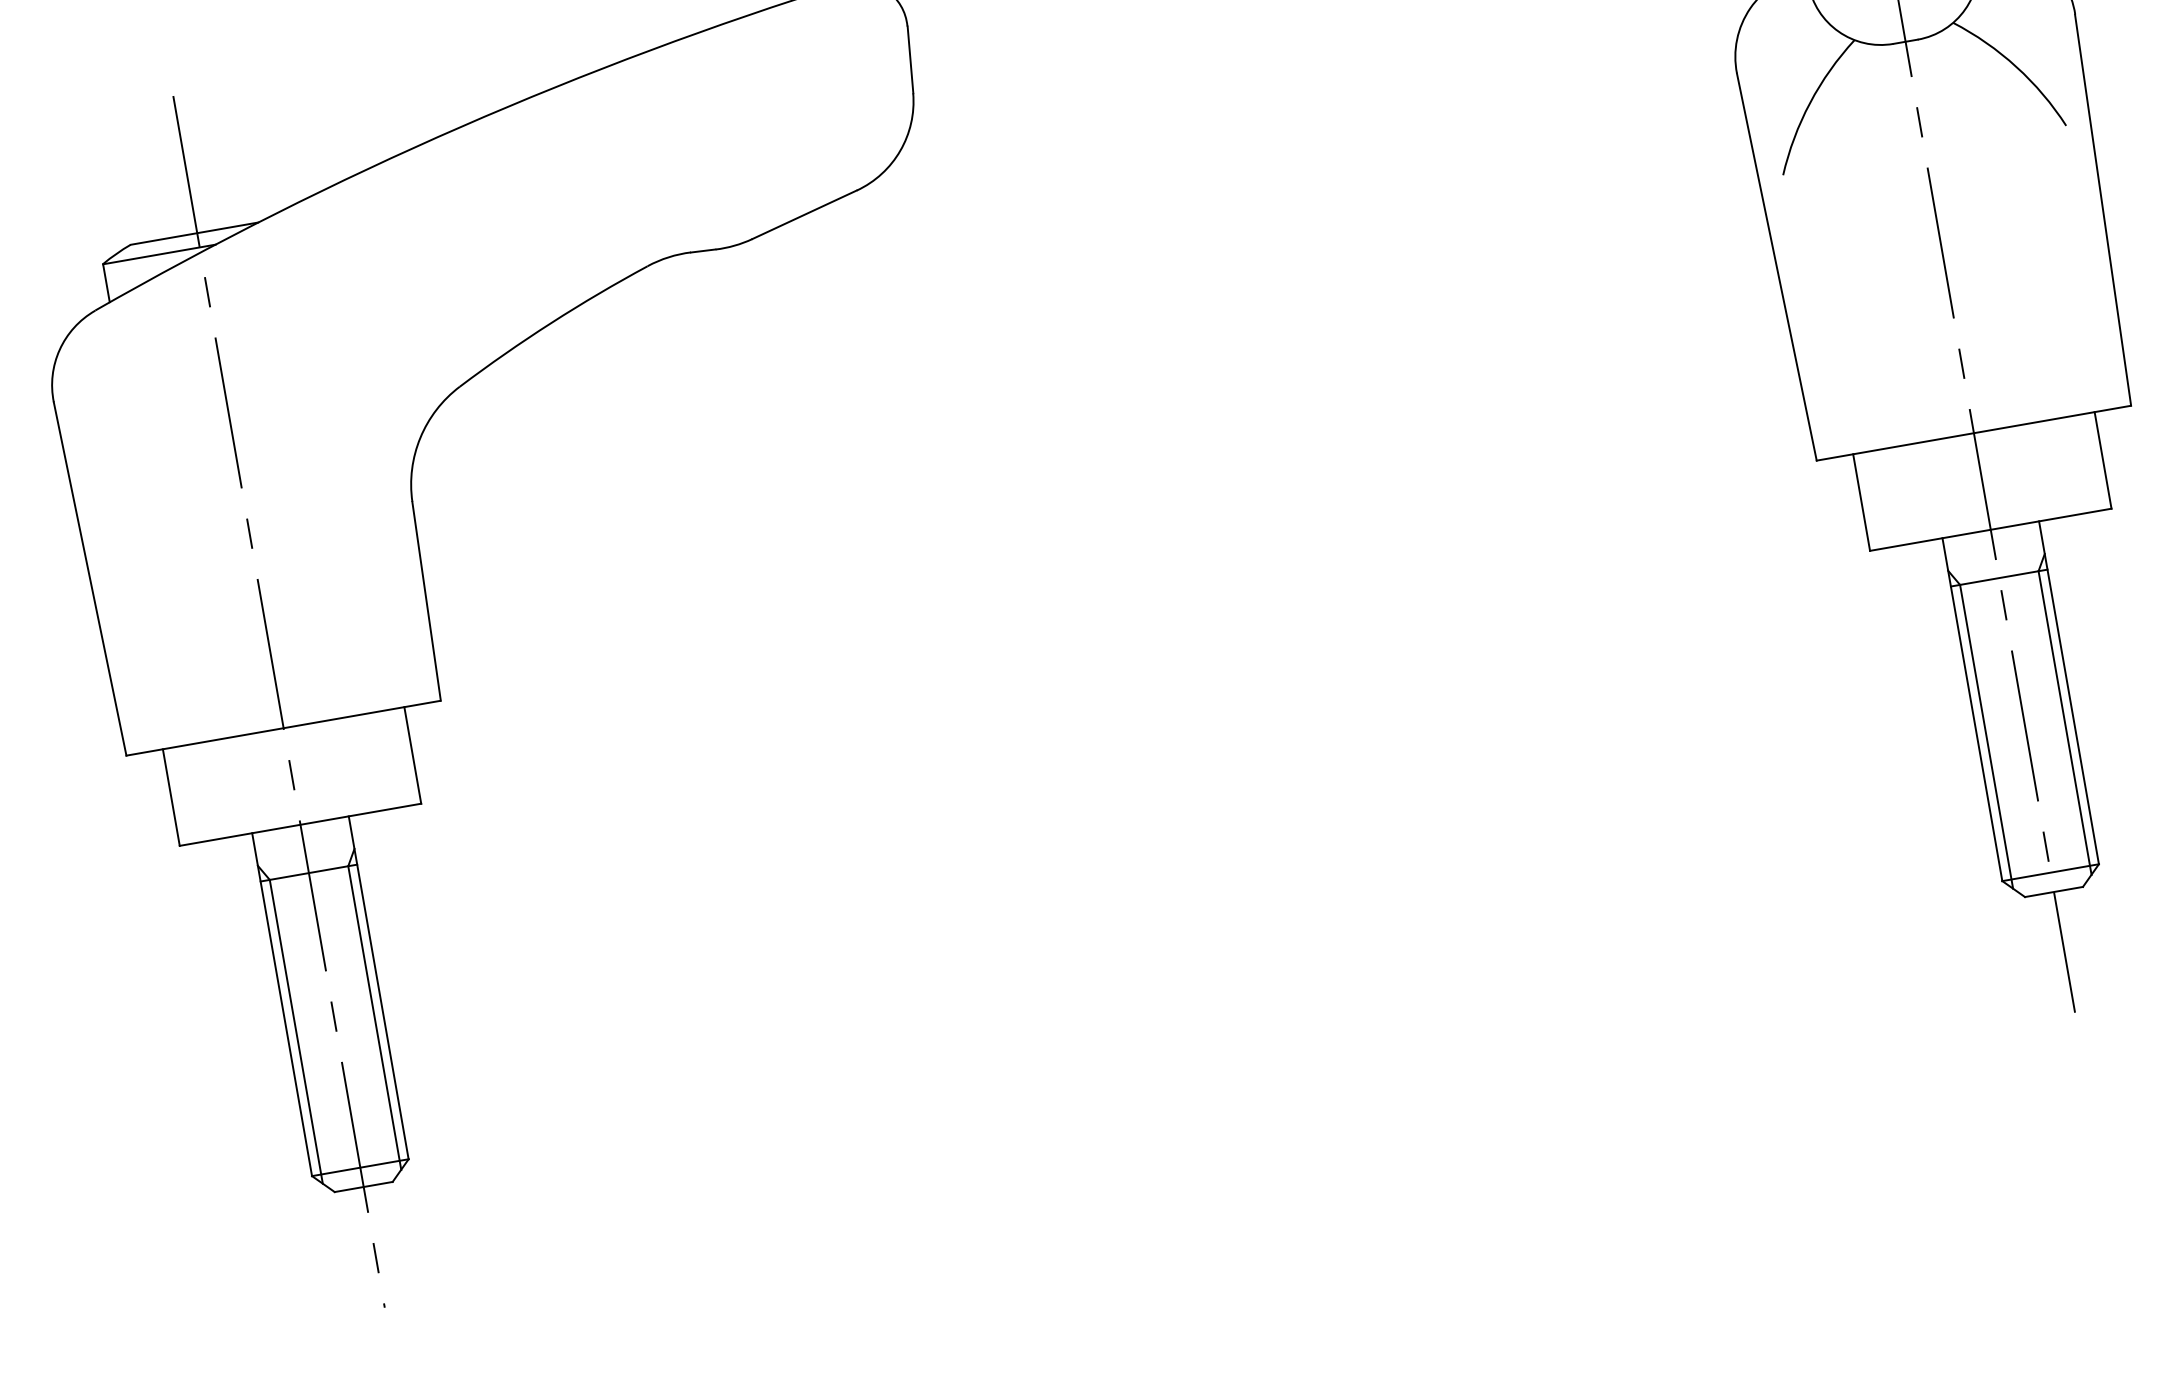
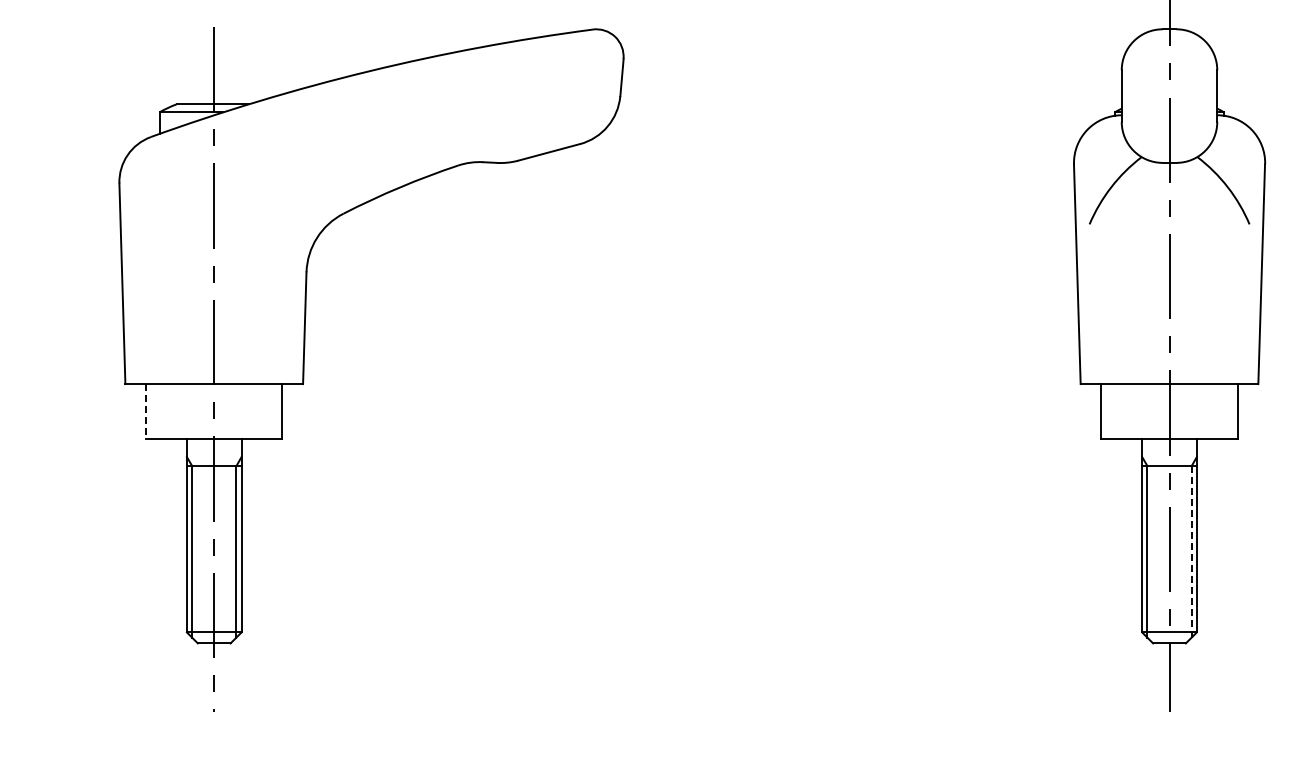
line: (2064, 722) -> (1191, 551), solid -> dashed
line: (172, 797) -> (146, 411), solid -> dashed

